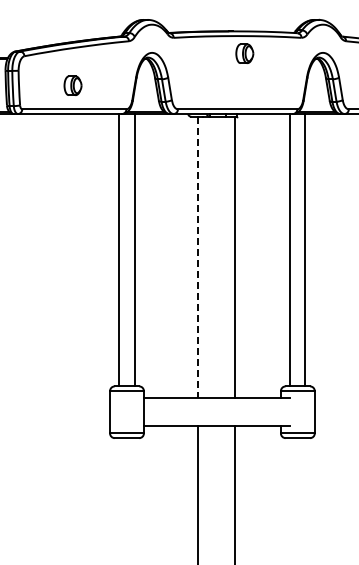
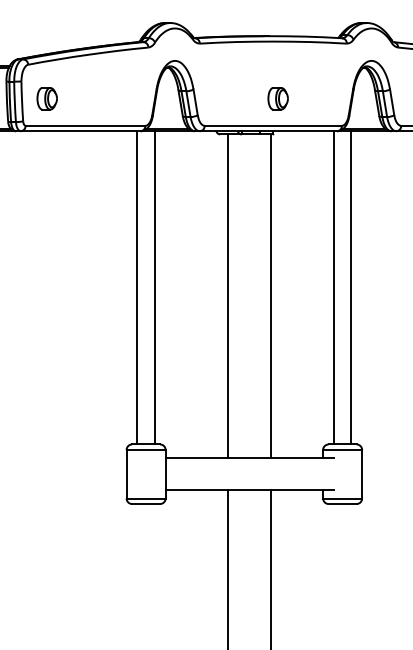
part: (244, 53) -> (277, 98), moved
part: (72, 85) -> (46, 98), moved
line: (197, 257) -> (227, 296), dashed -> solid

